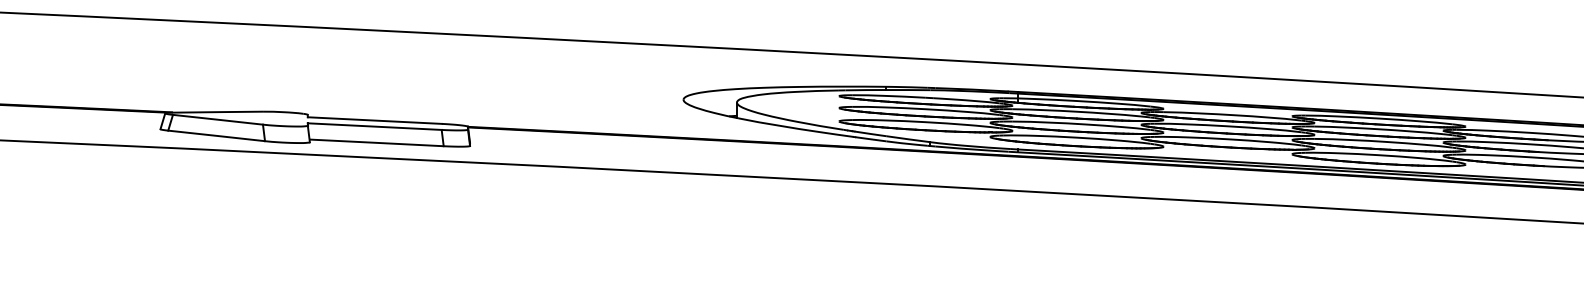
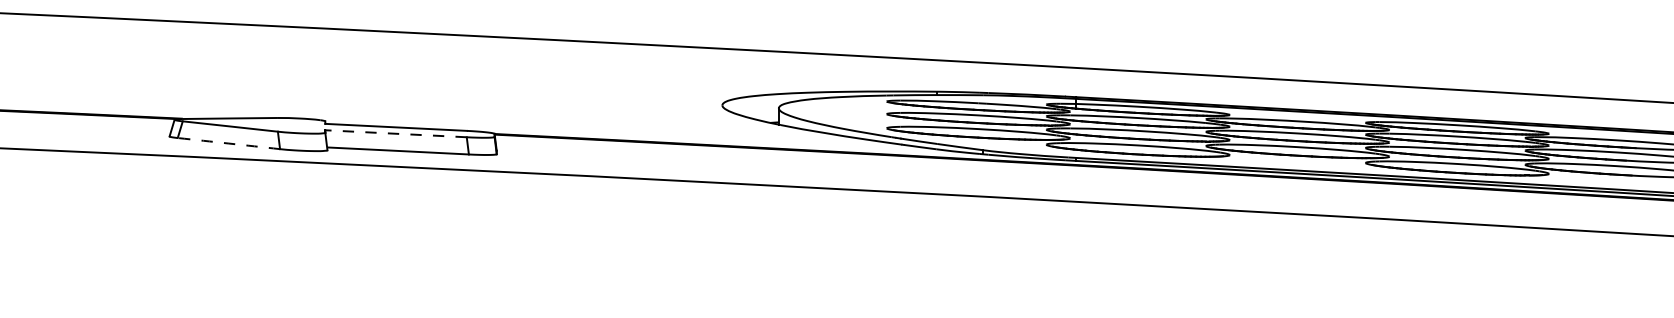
line: (375, 126) -> (396, 133), solid -> dashed
arc: (216, 135) -> (228, 143), solid -> dashed

